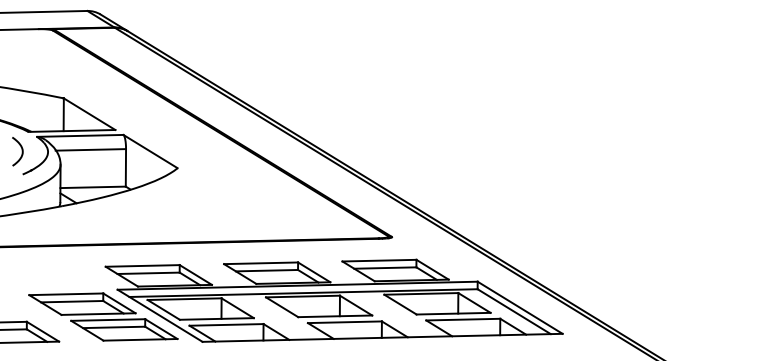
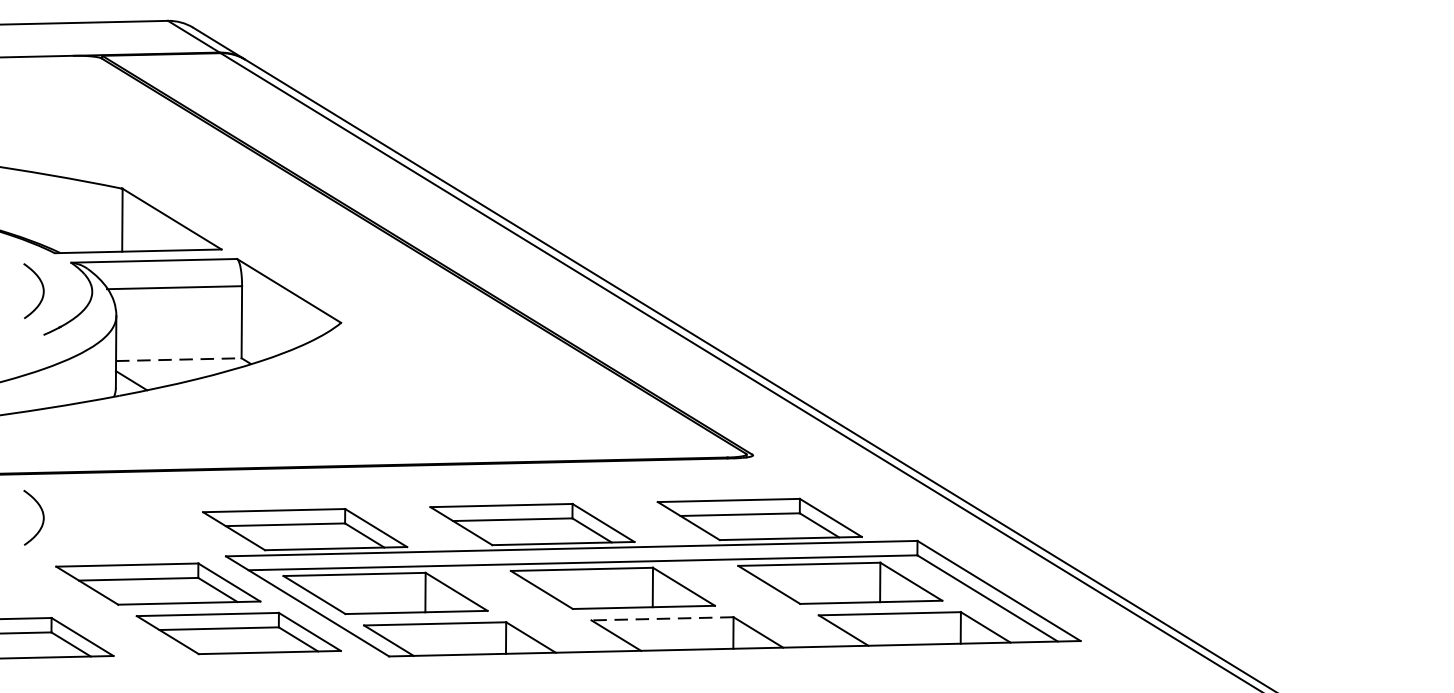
line: (93, 187) -> (179, 359), solid -> dashed
curve: (21, 269) -> (41, 517), added
line: (344, 322) -> (661, 619), solid -> dashed

